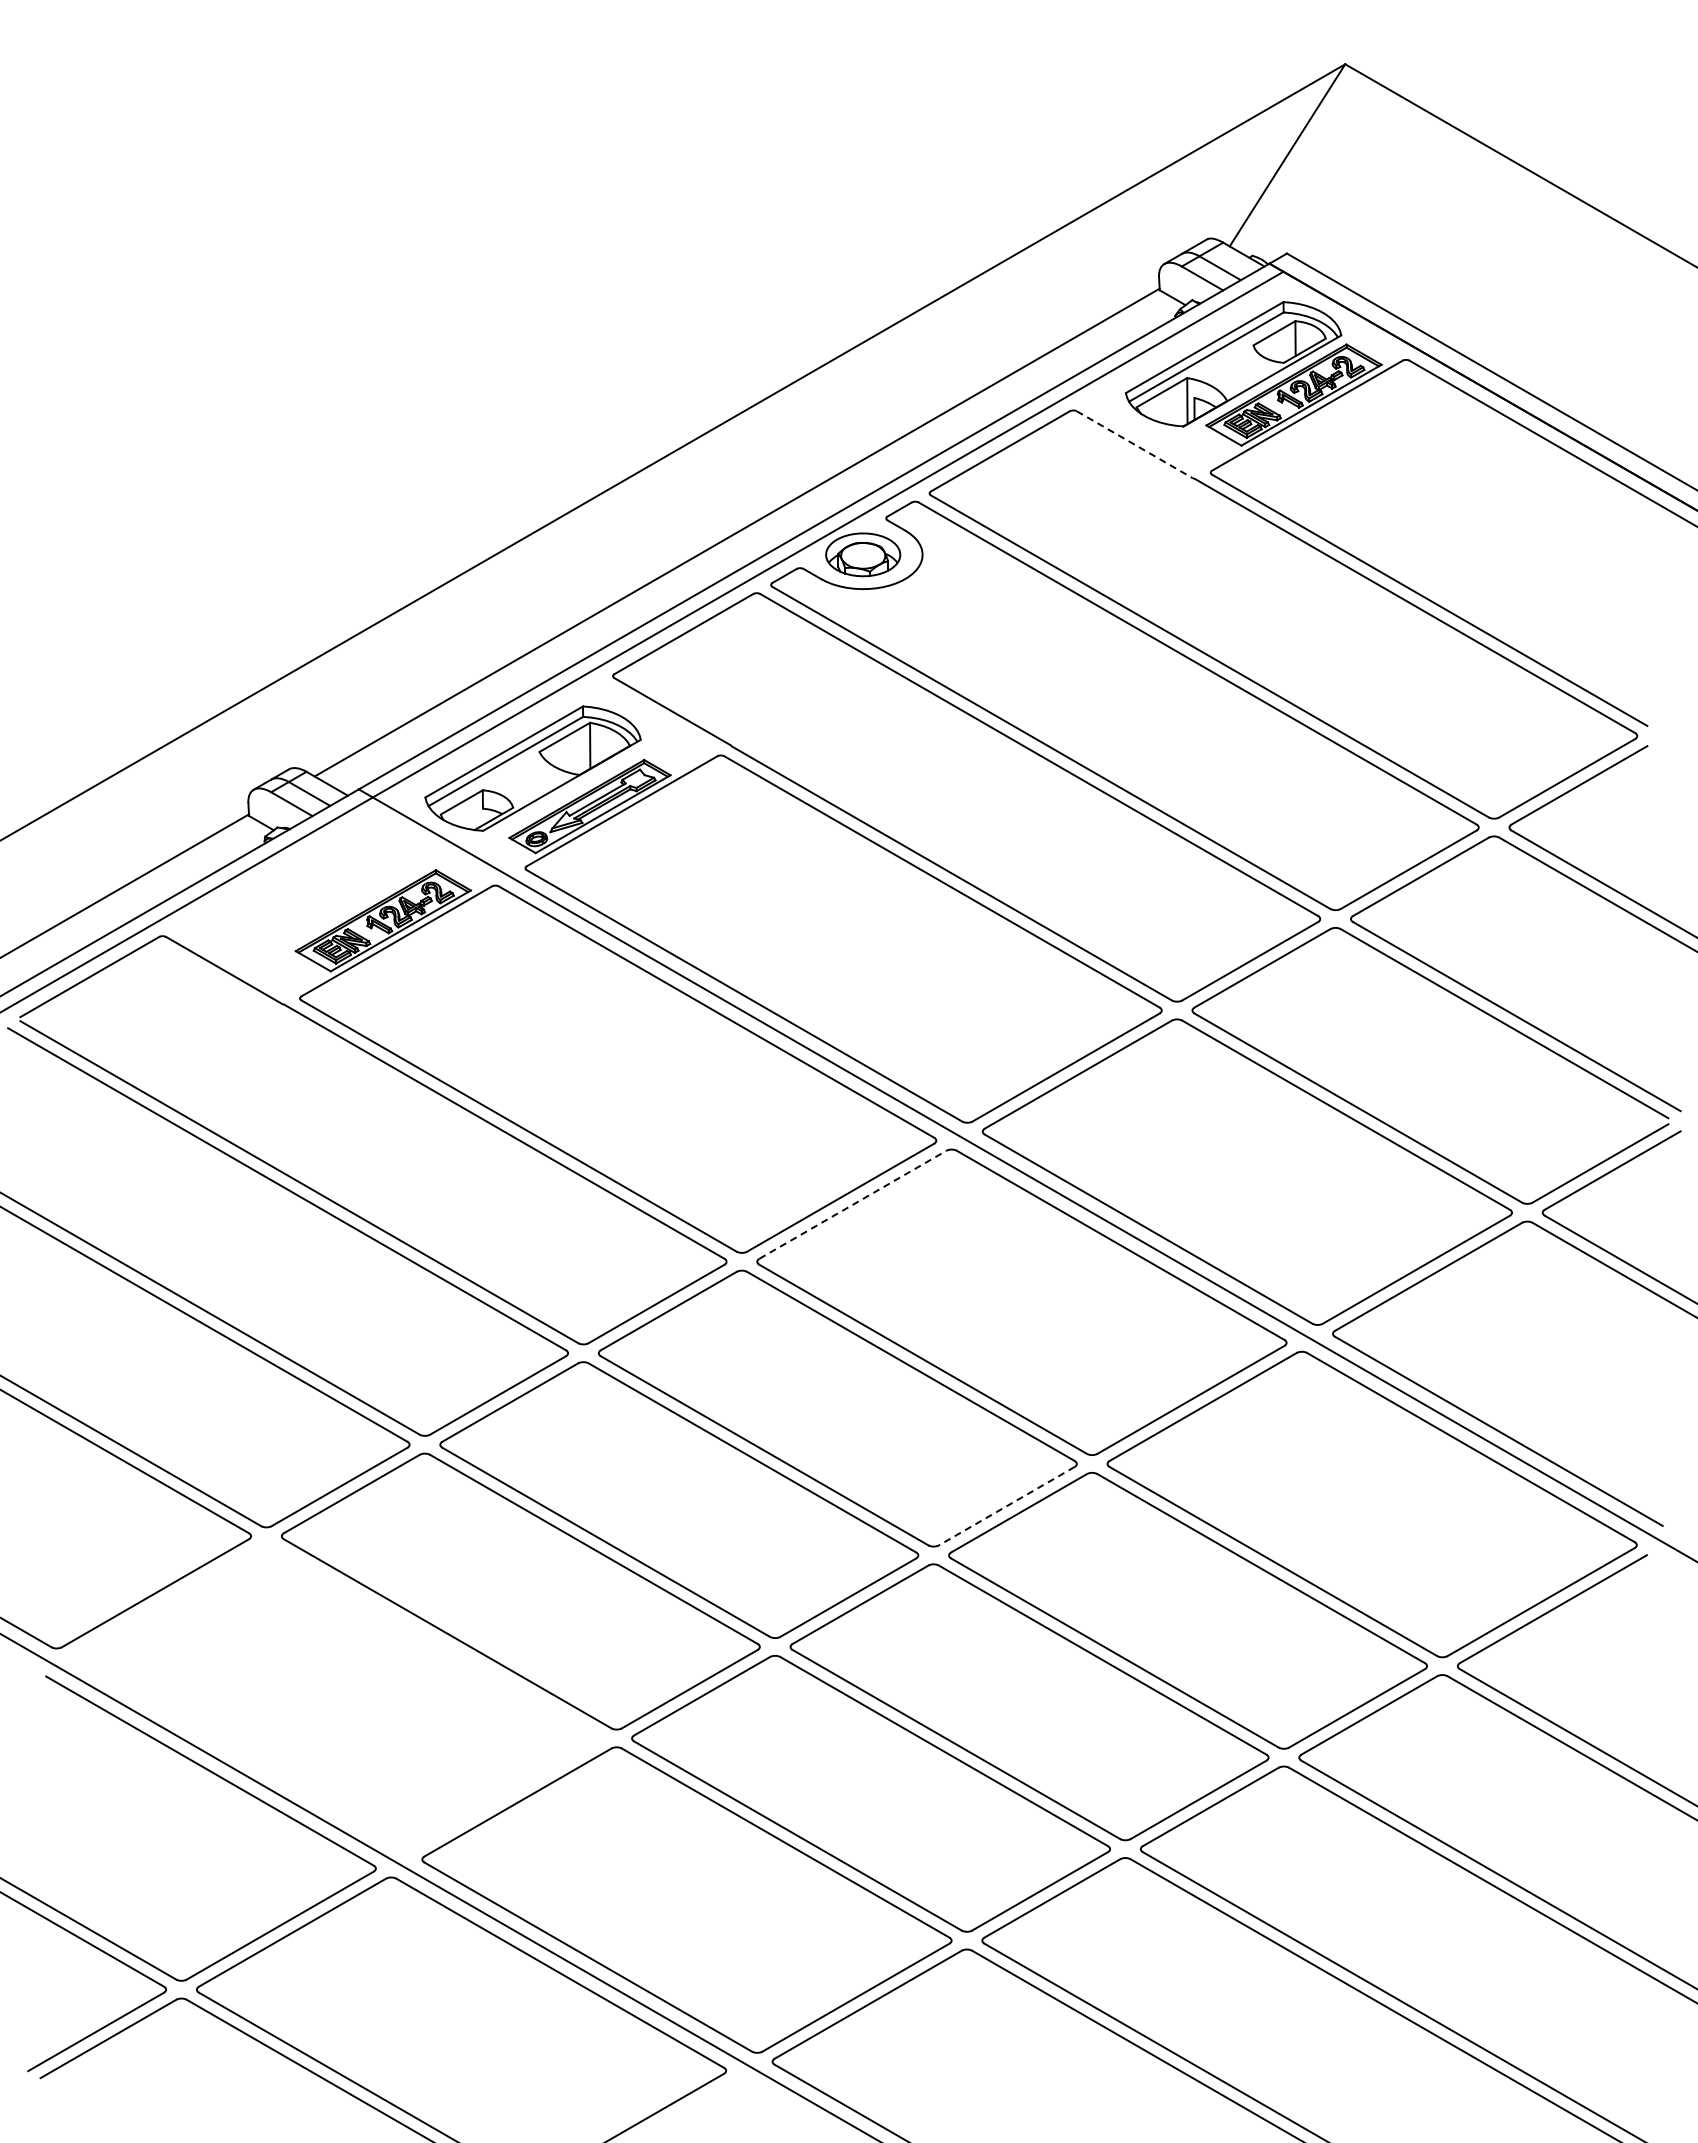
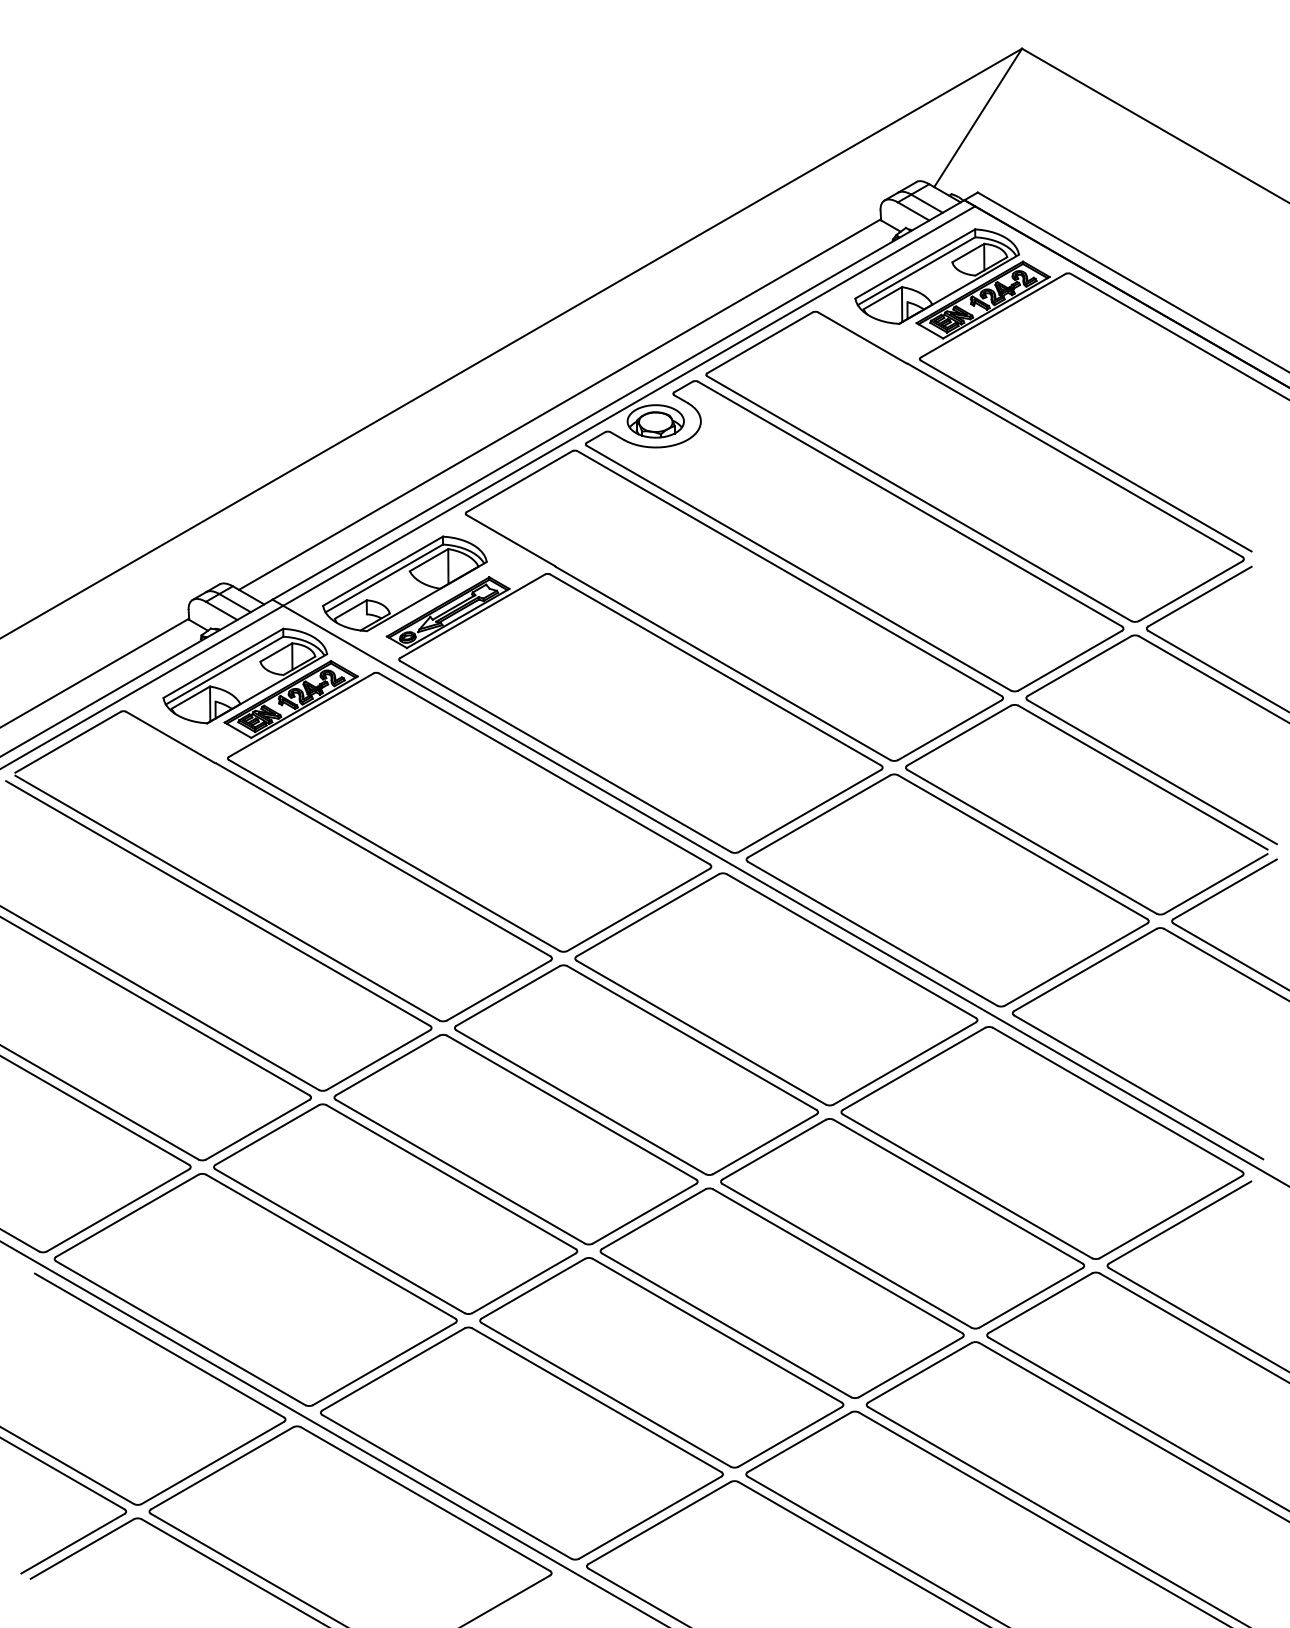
line: (1134, 444) -> (861, 337), dashed -> solid
part: (322, 889) -> (244, 675), added
line: (852, 1204) -> (647, 915), dashed -> solid
line: (1006, 1506) -> (764, 1144), dashed -> solid
part: (336, 1697) -> (255, 1289), added

